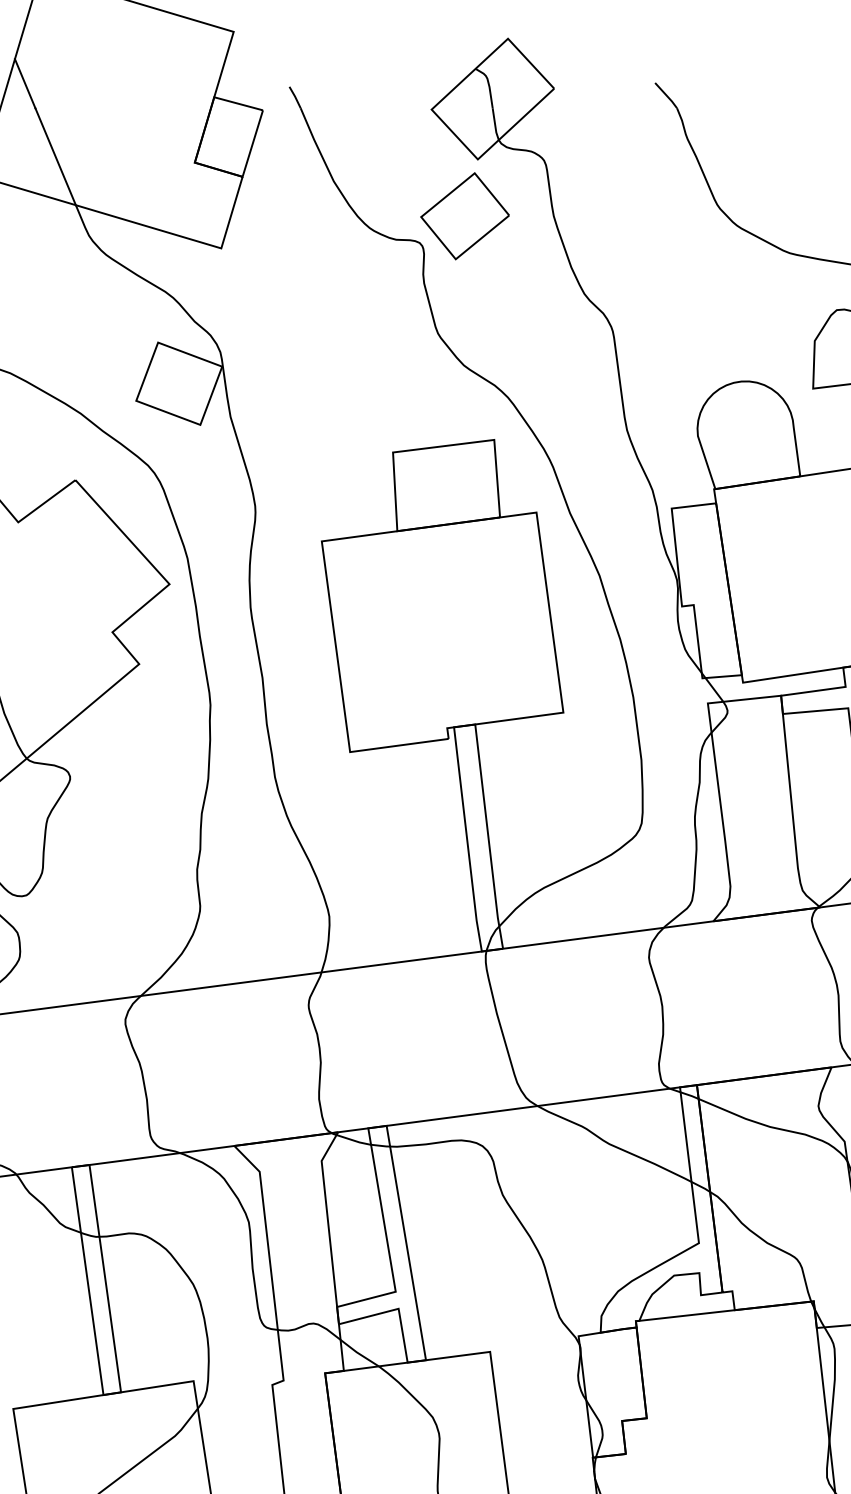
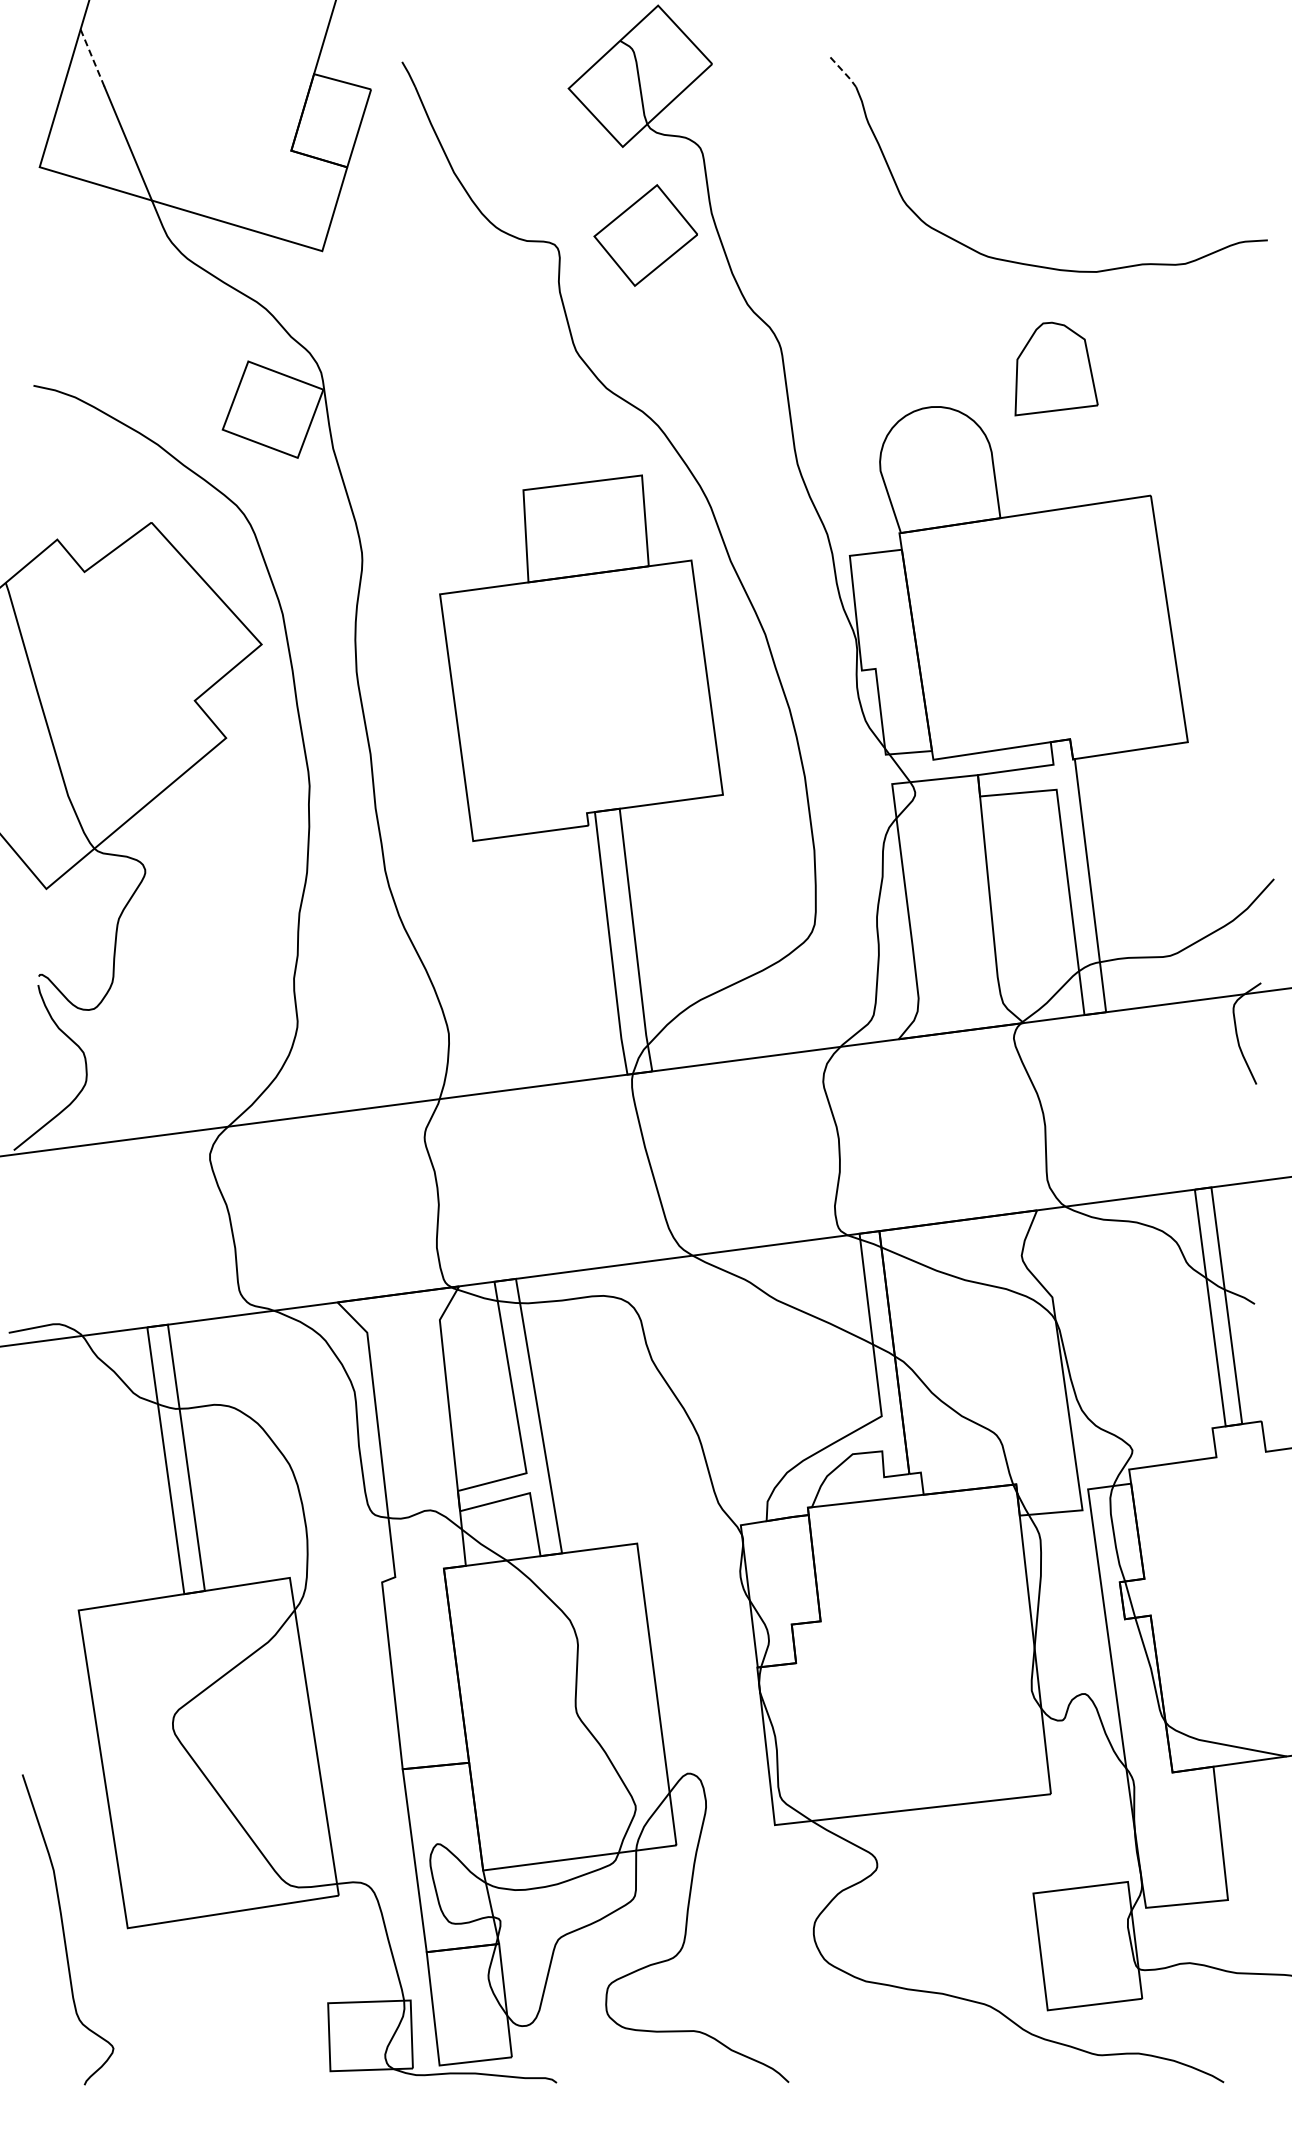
line: (25, 83) -> (92, 58), solid -> dashed
line: (667, 95) -> (844, 72), solid -> dashed
part: (464, 216) -> (645, 235), moved

